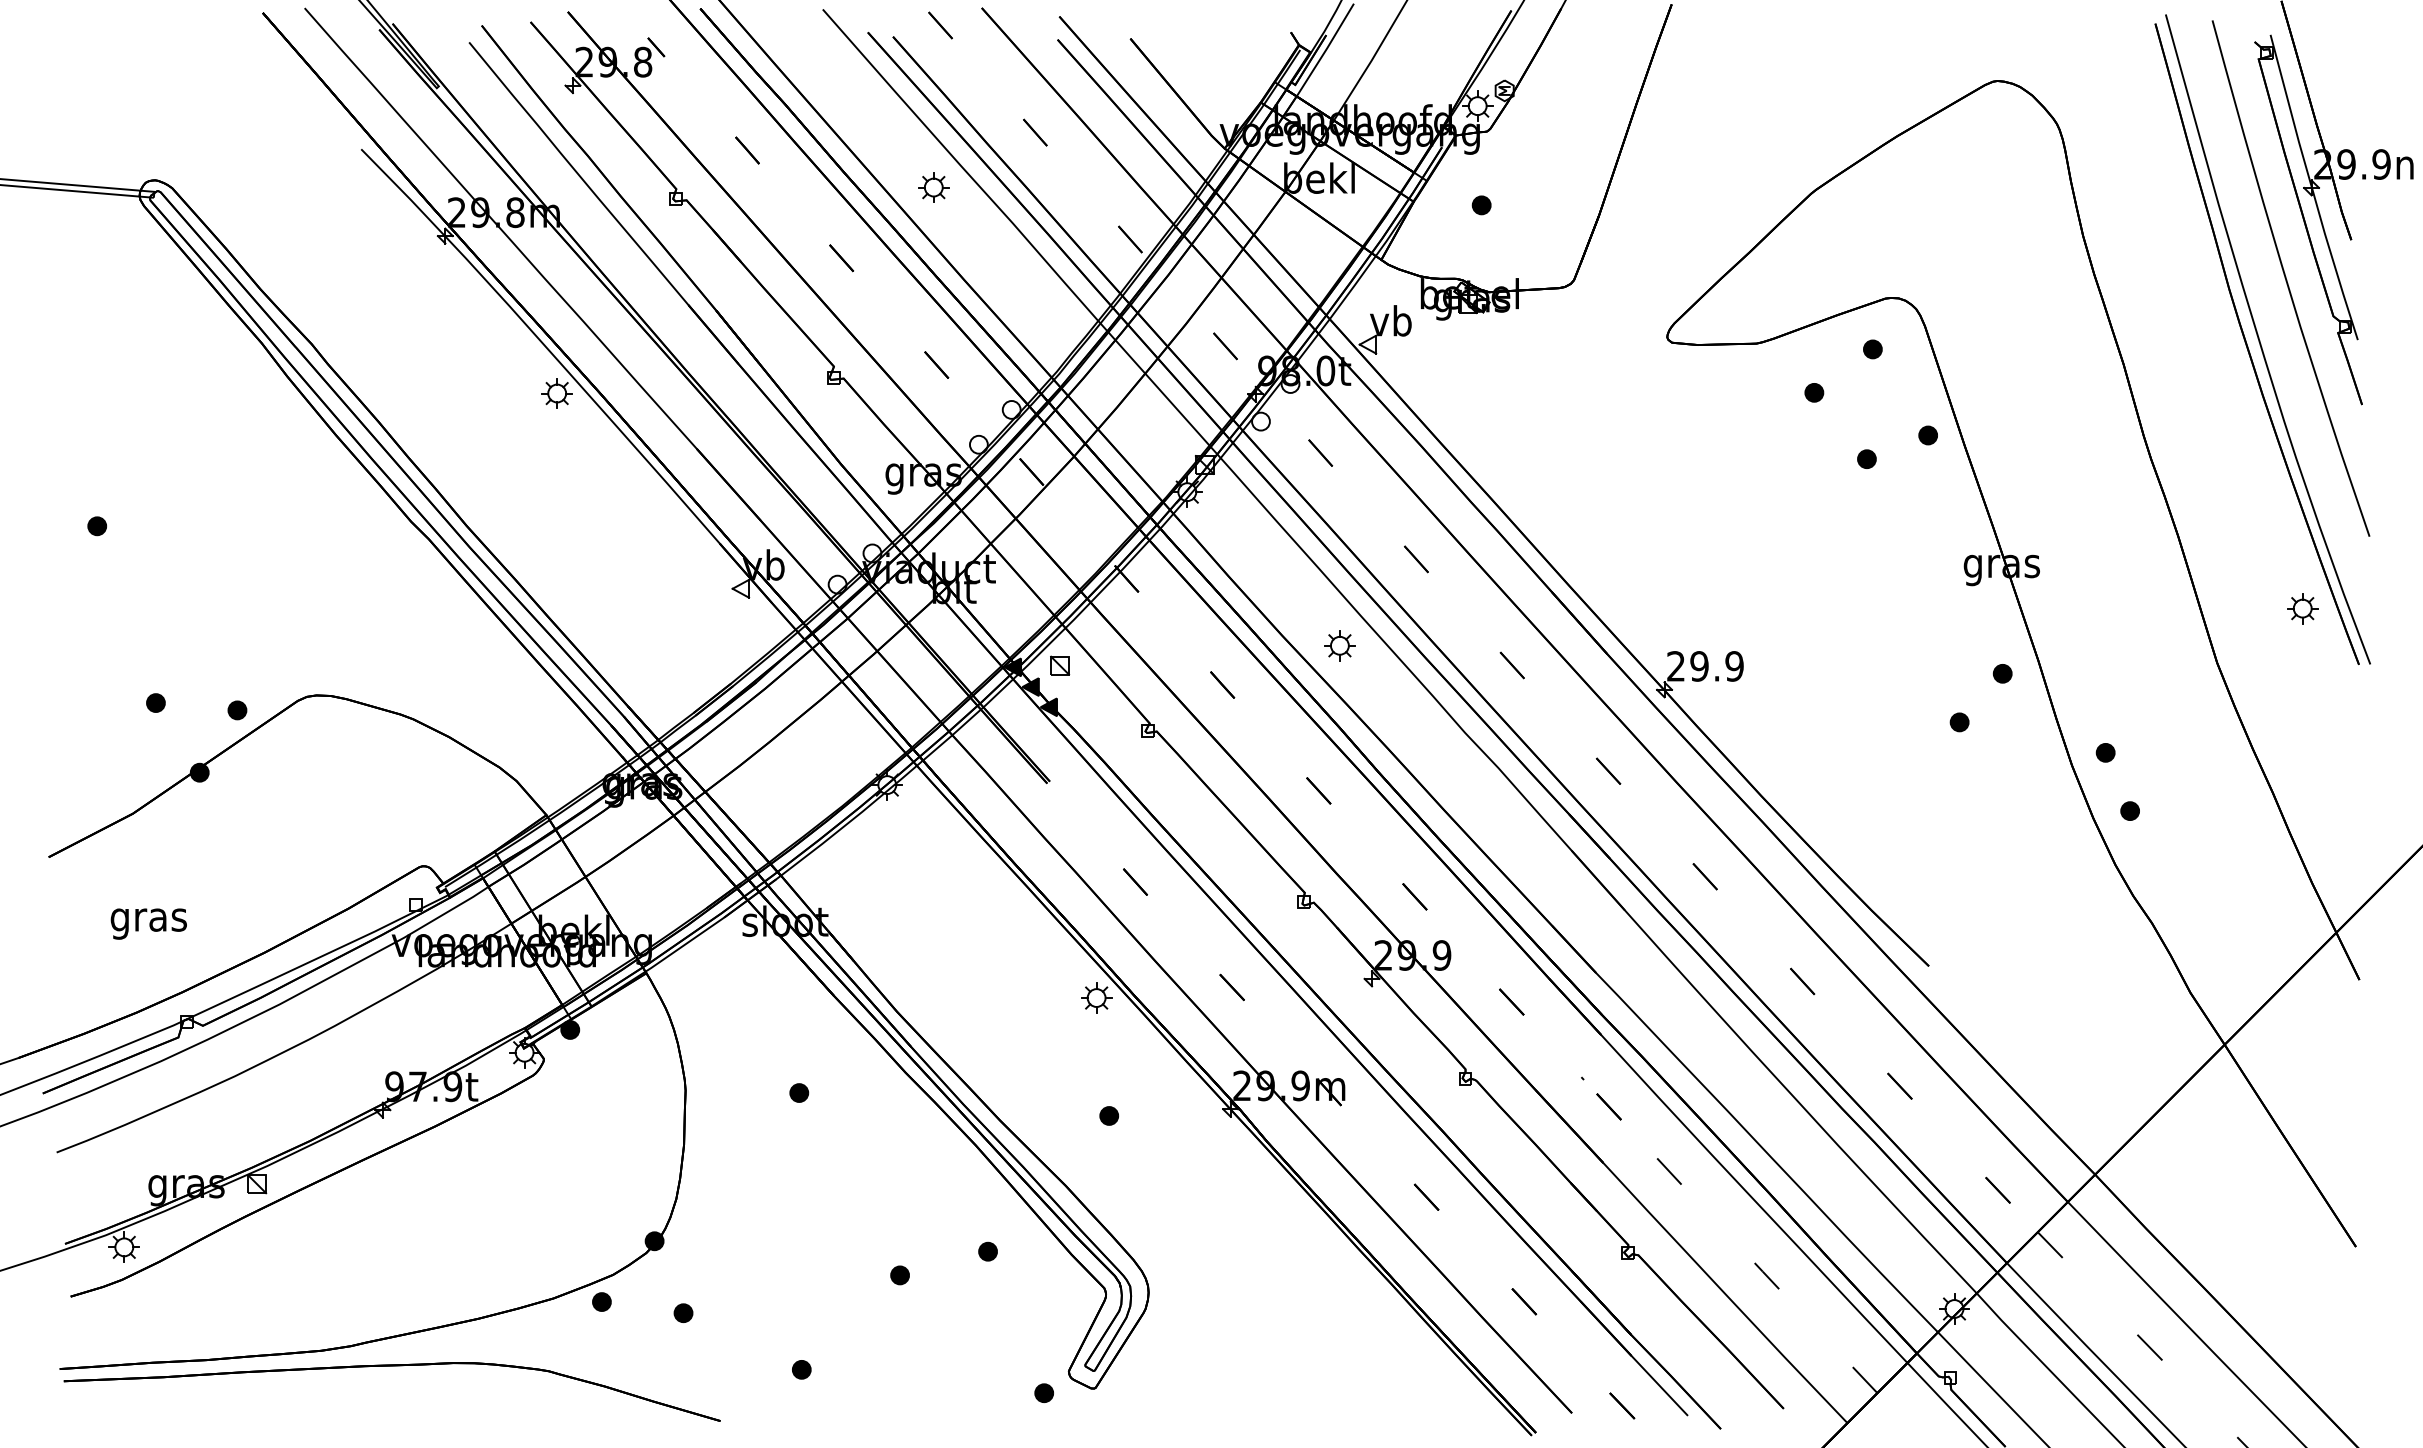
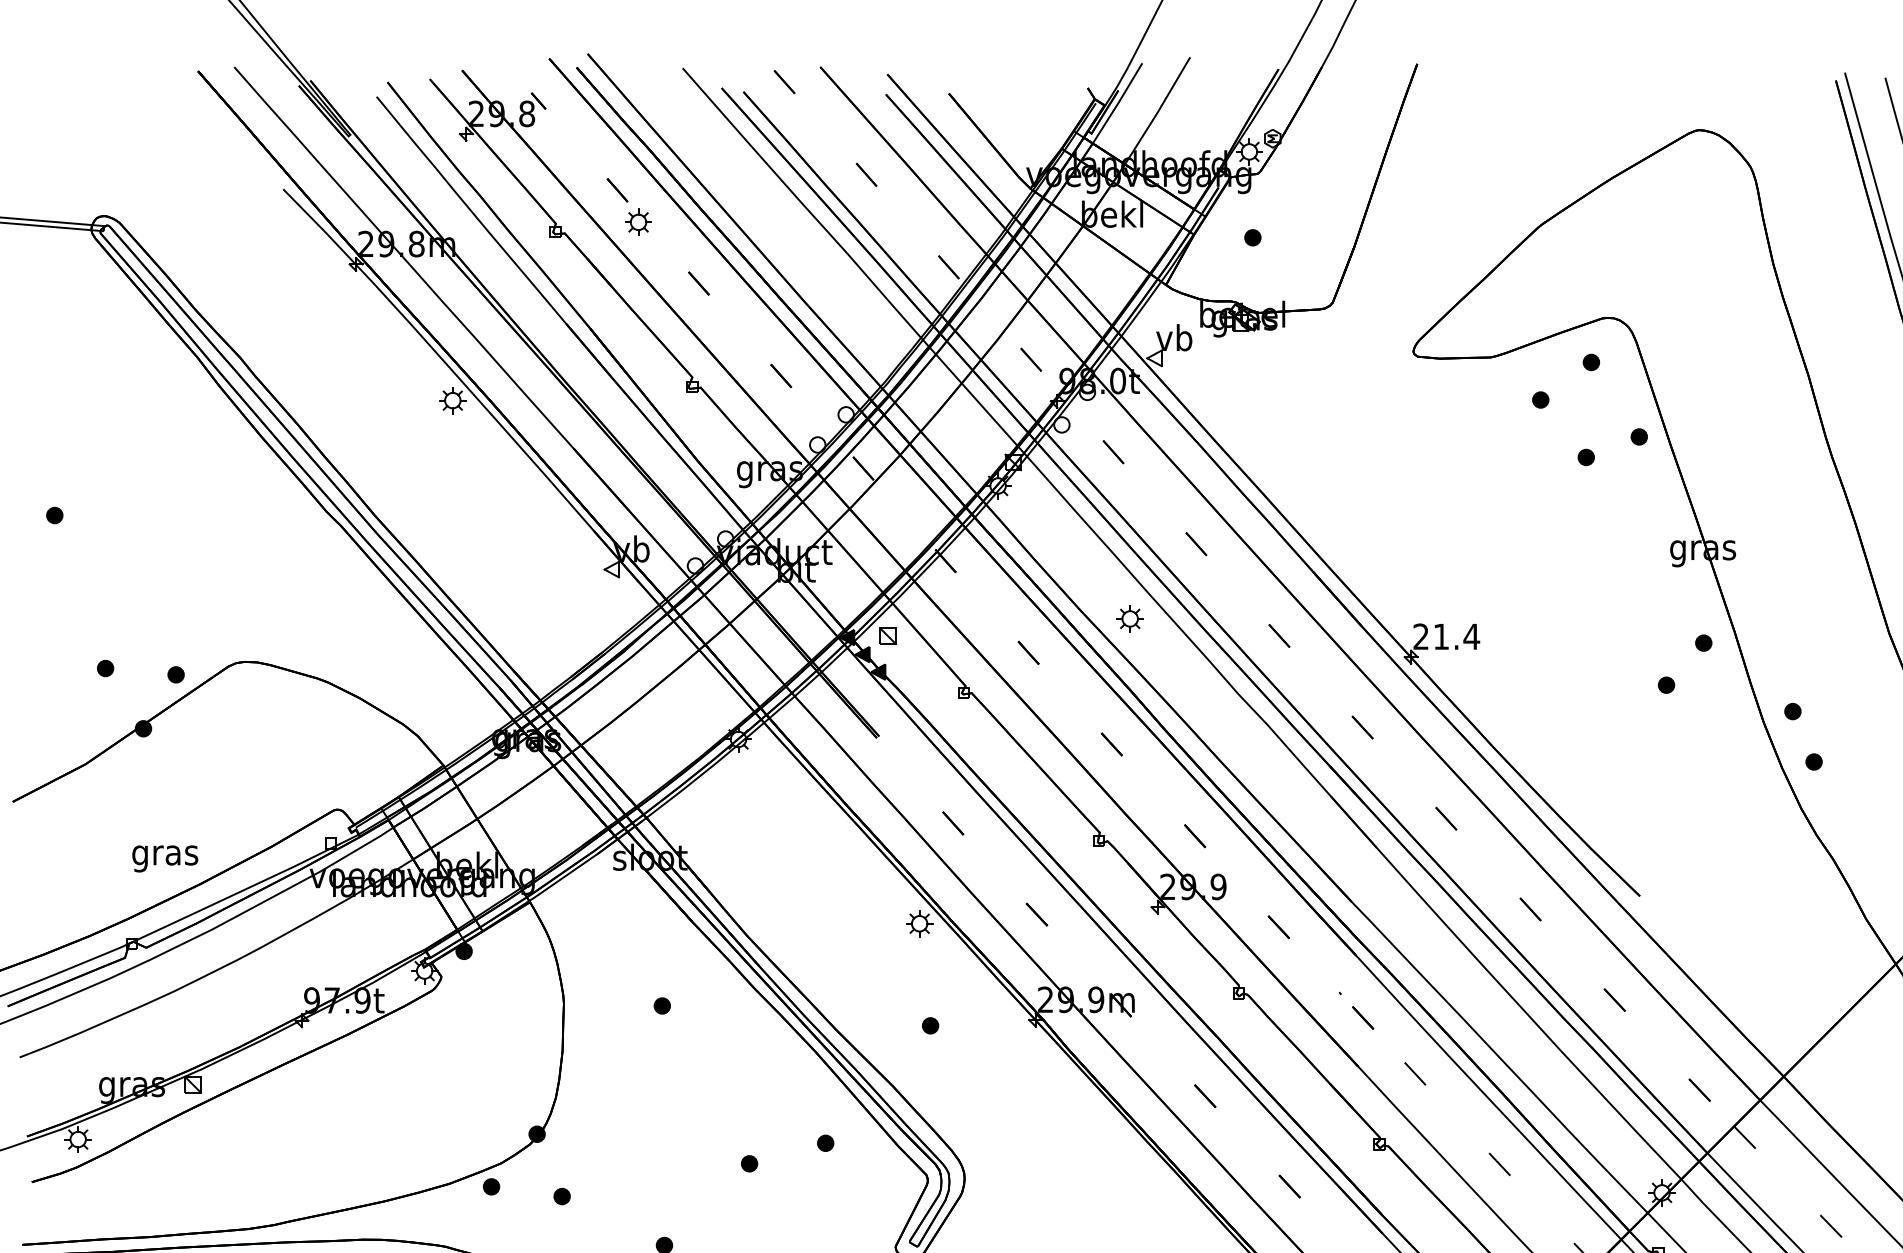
part: (933, 187) -> (638, 222), moved
text: (1717, 666) -> (1456, 636), 29.9 -> 21.4
text: (148, 923) -> (164, 858), moved

